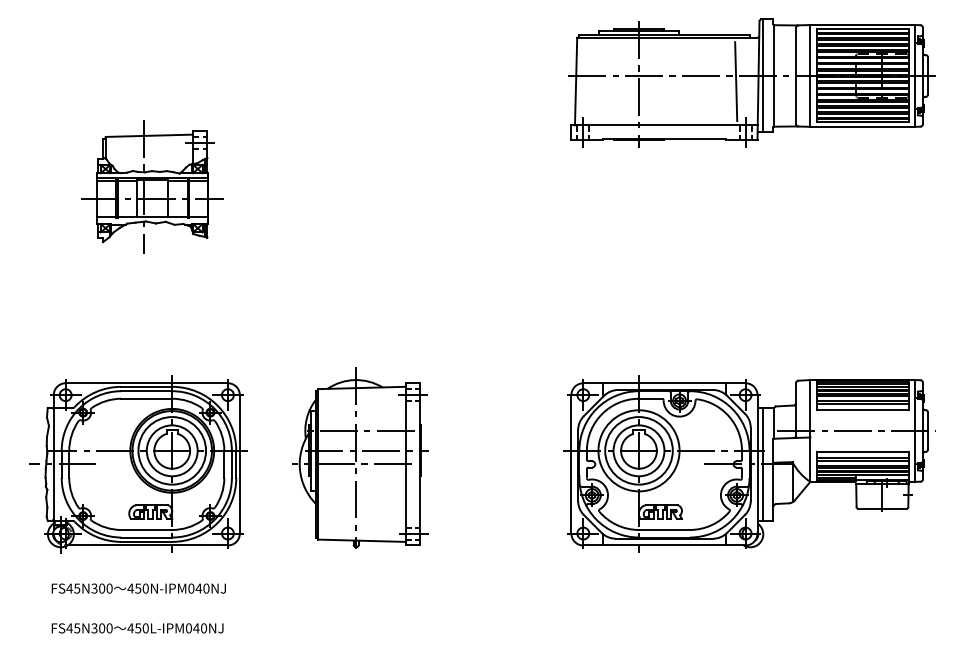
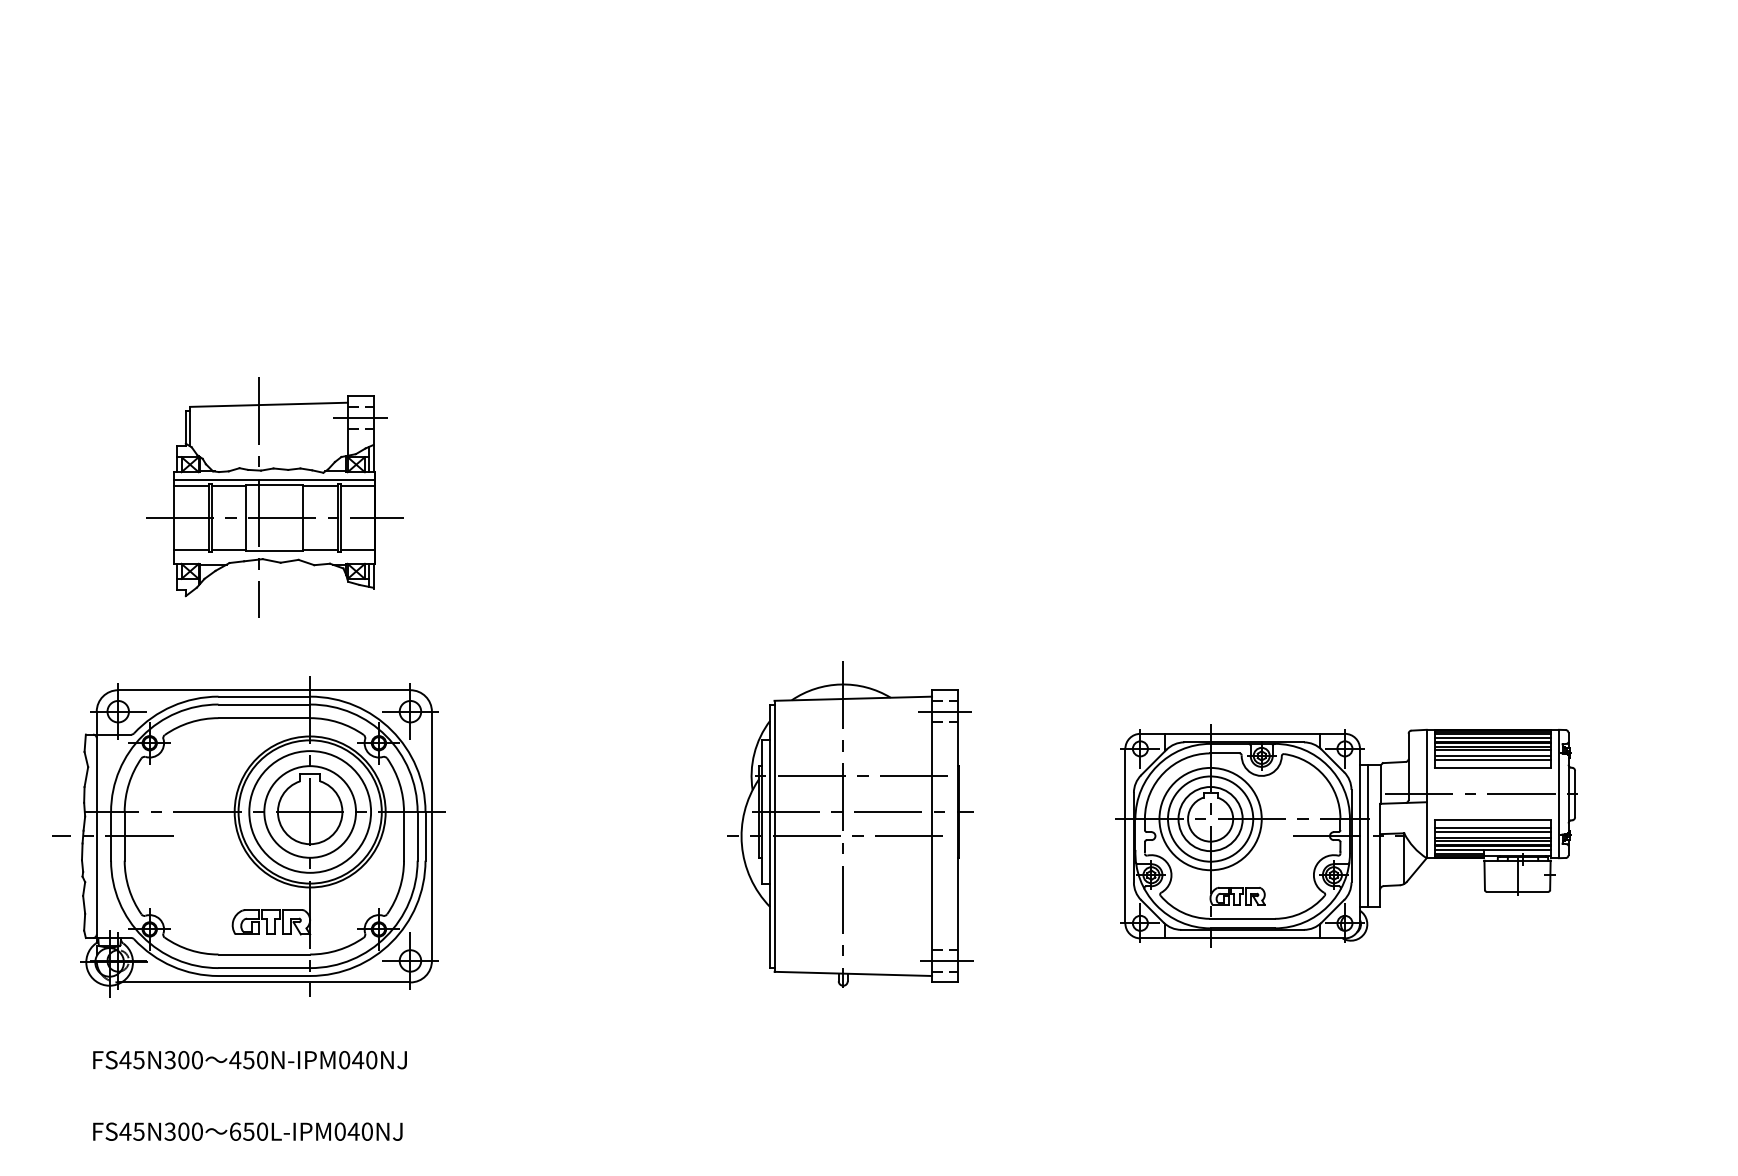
part: (751, 82) -> (1353, 148), removed
part: (152, 186) -> (274, 496), moved
part: (360, 457) -> (850, 823), moved
part: (749, 463) -> (1349, 834), size x0.7
text: (130, 628) -> (234, 1131), 450L-IPM040NJ -> 650L-IPM040NJ

